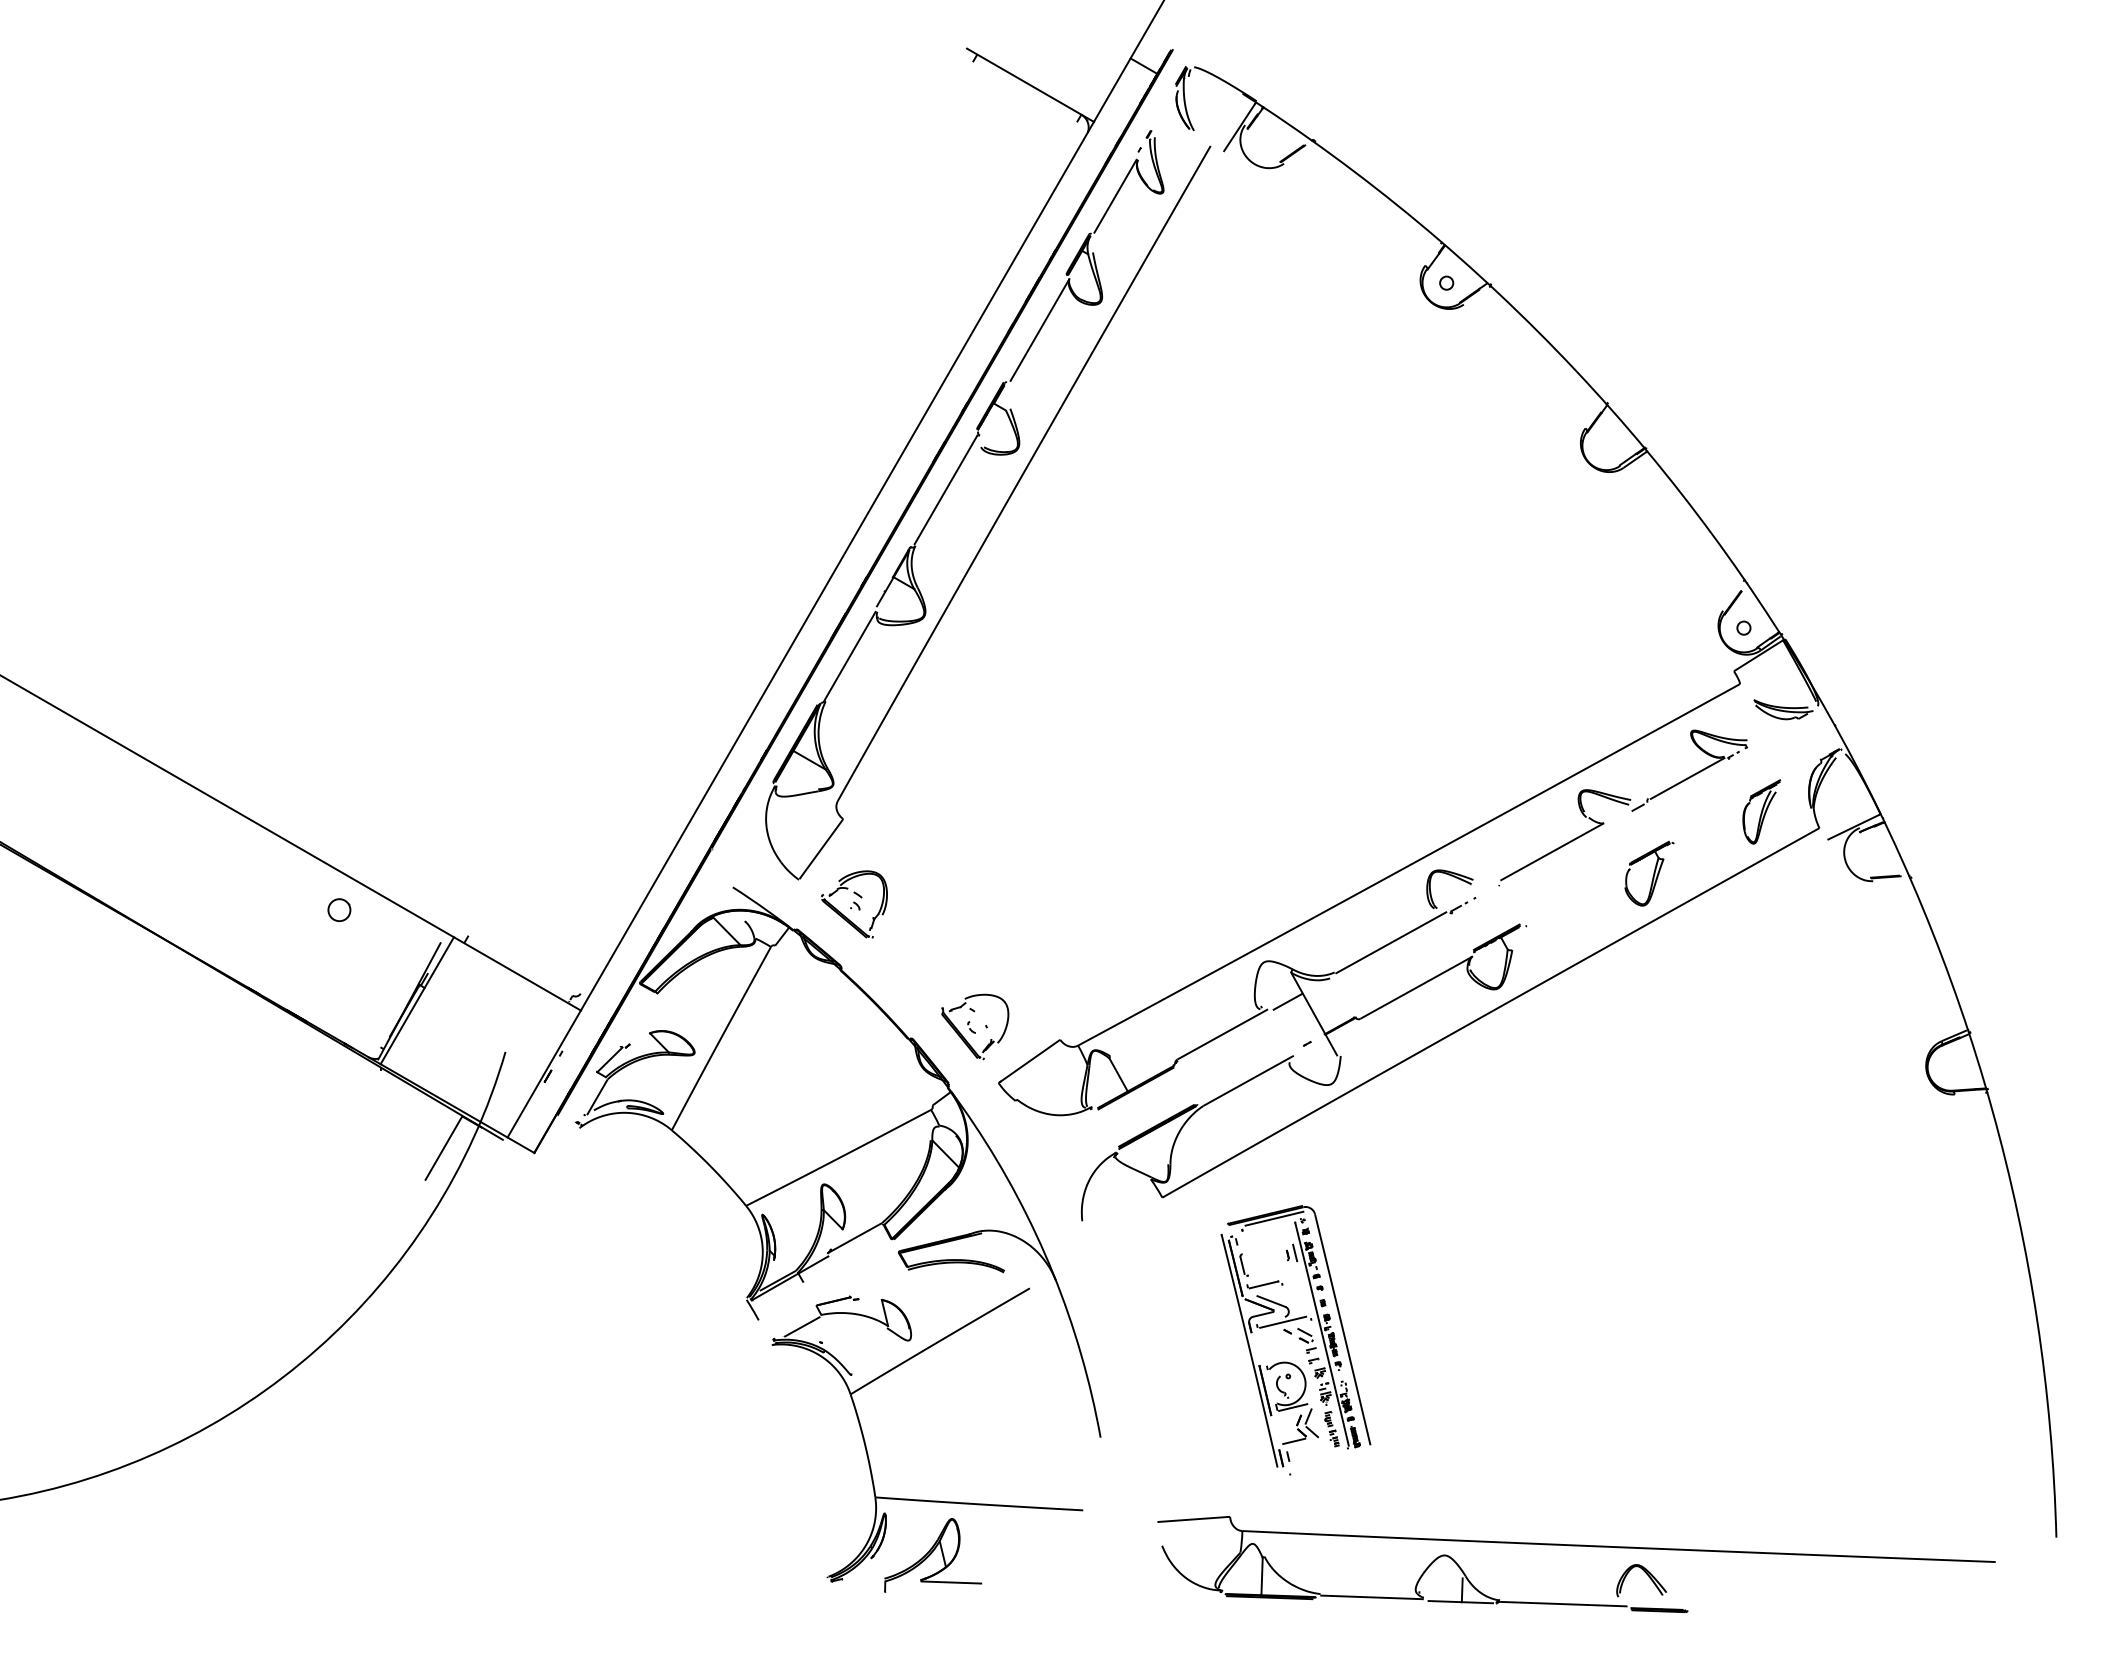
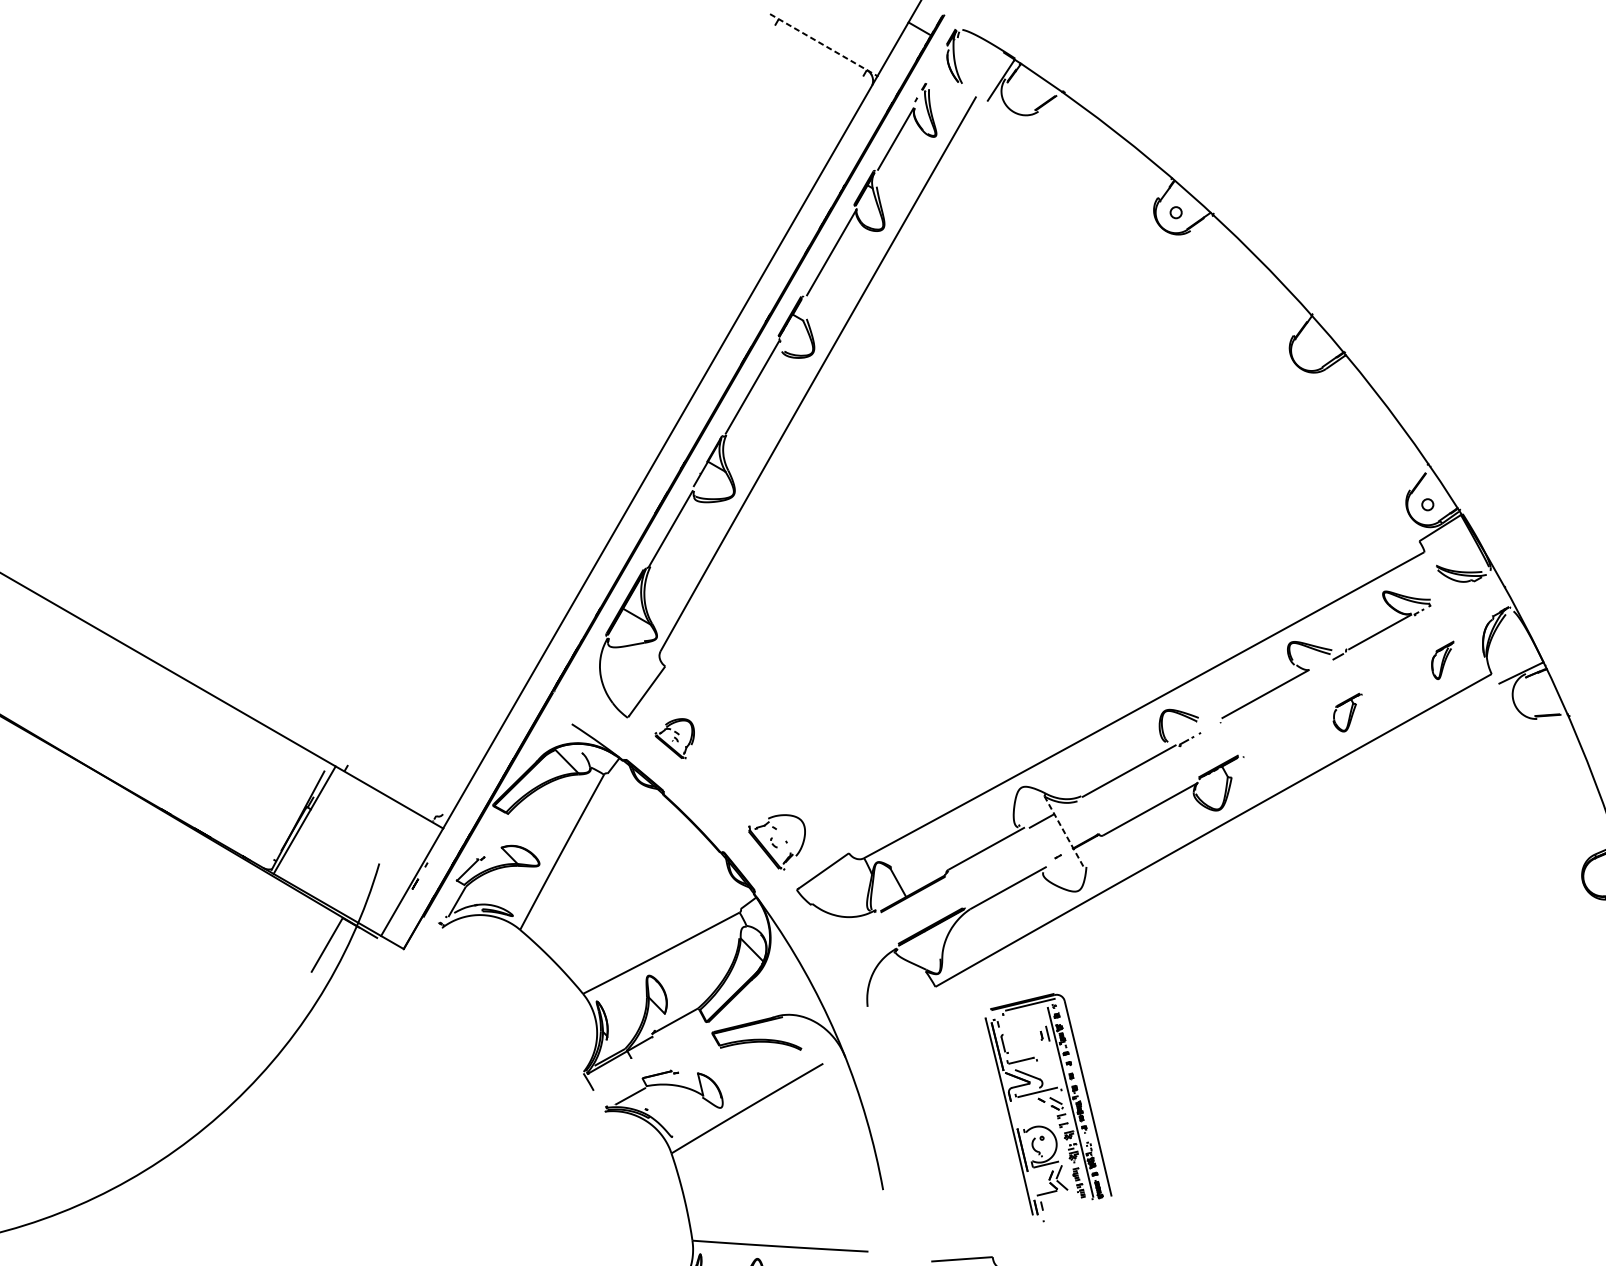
line: (1030, 85) -> (823, 45), solid -> dashed
part: (1761, 811) -> (1442, 659), size x0.7
part: (1649, 873) -> (1347, 712), size x0.7
part: (854, 904) -> (674, 738), size x0.7
part: (339, 910) -> (238, 743), removed
line: (1313, 1013) -> (1063, 830), solid -> dashed

